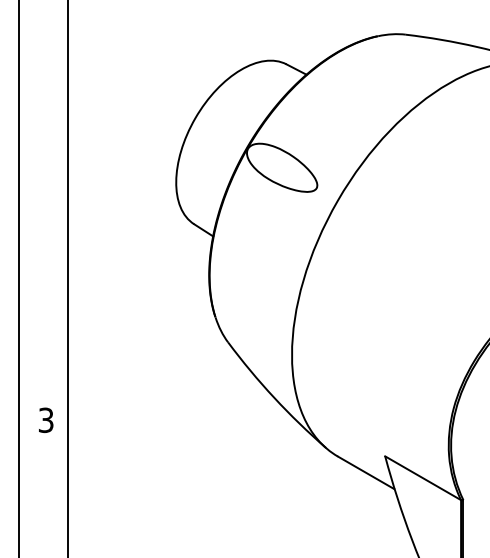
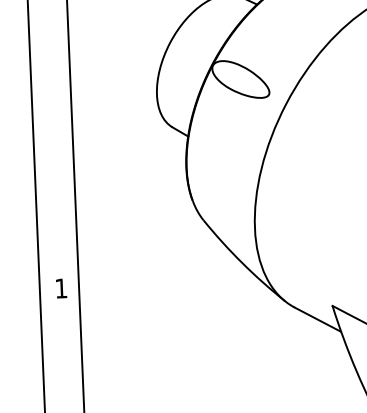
text: (46, 420) -> (61, 288), 3 -> 1

